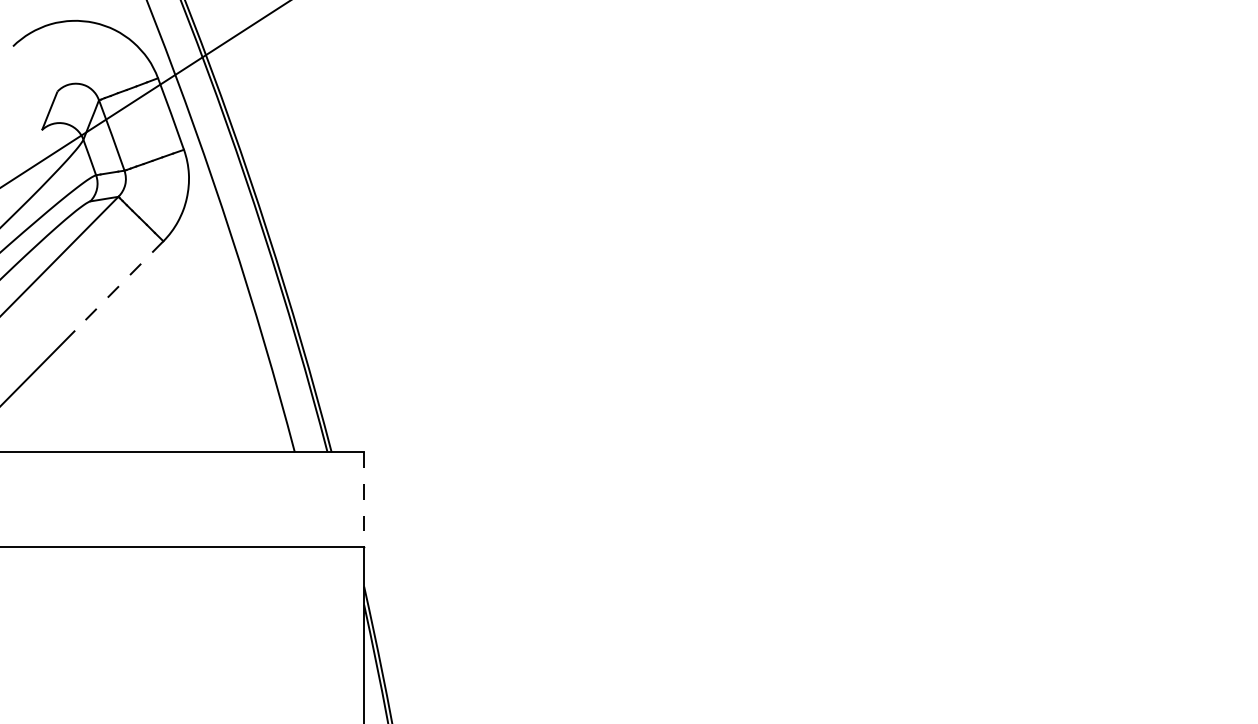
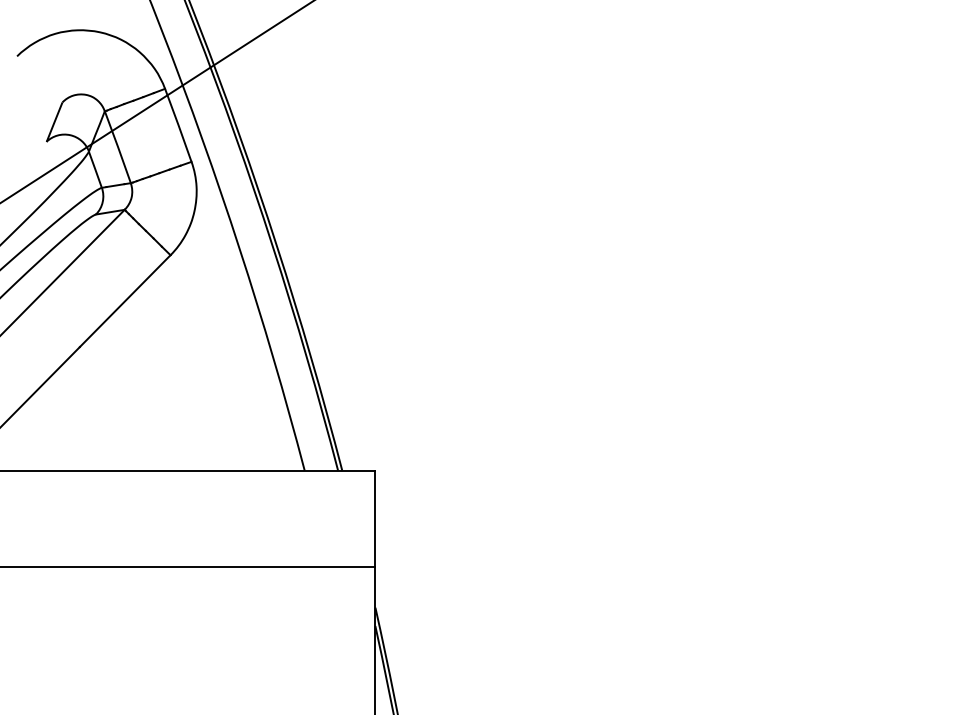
line: (118, 286) -> (124, 301), dashed -> solid
line: (364, 500) -> (375, 519), dashed -> solid

